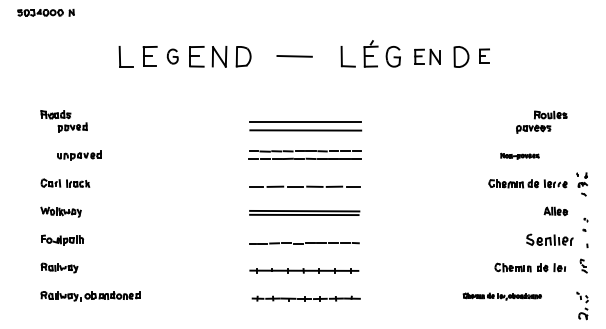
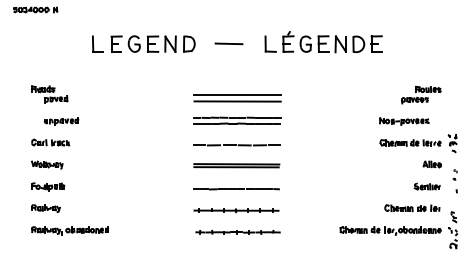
part: (484, 55) -> (376, 43), size x1.43
part: (172, 56) -> (133, 43), size x1.43
part: (427, 56) -> (332, 43), size x1.43
part: (519, 156) -> (403, 121), size x1.67
part: (549, 239) -> (427, 186), size x0.71
part: (583, 265) -> (453, 216), moved
part: (502, 296) -> (390, 230), size x1.67

